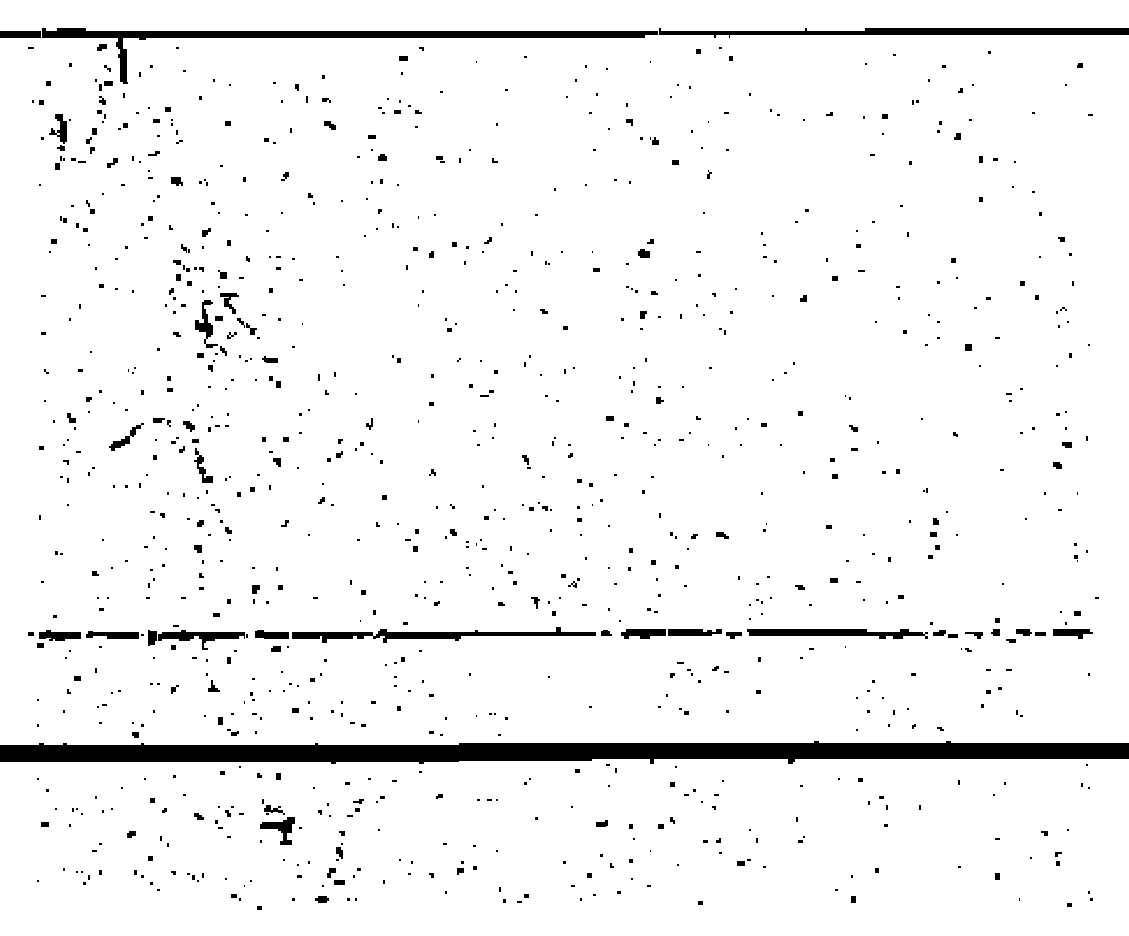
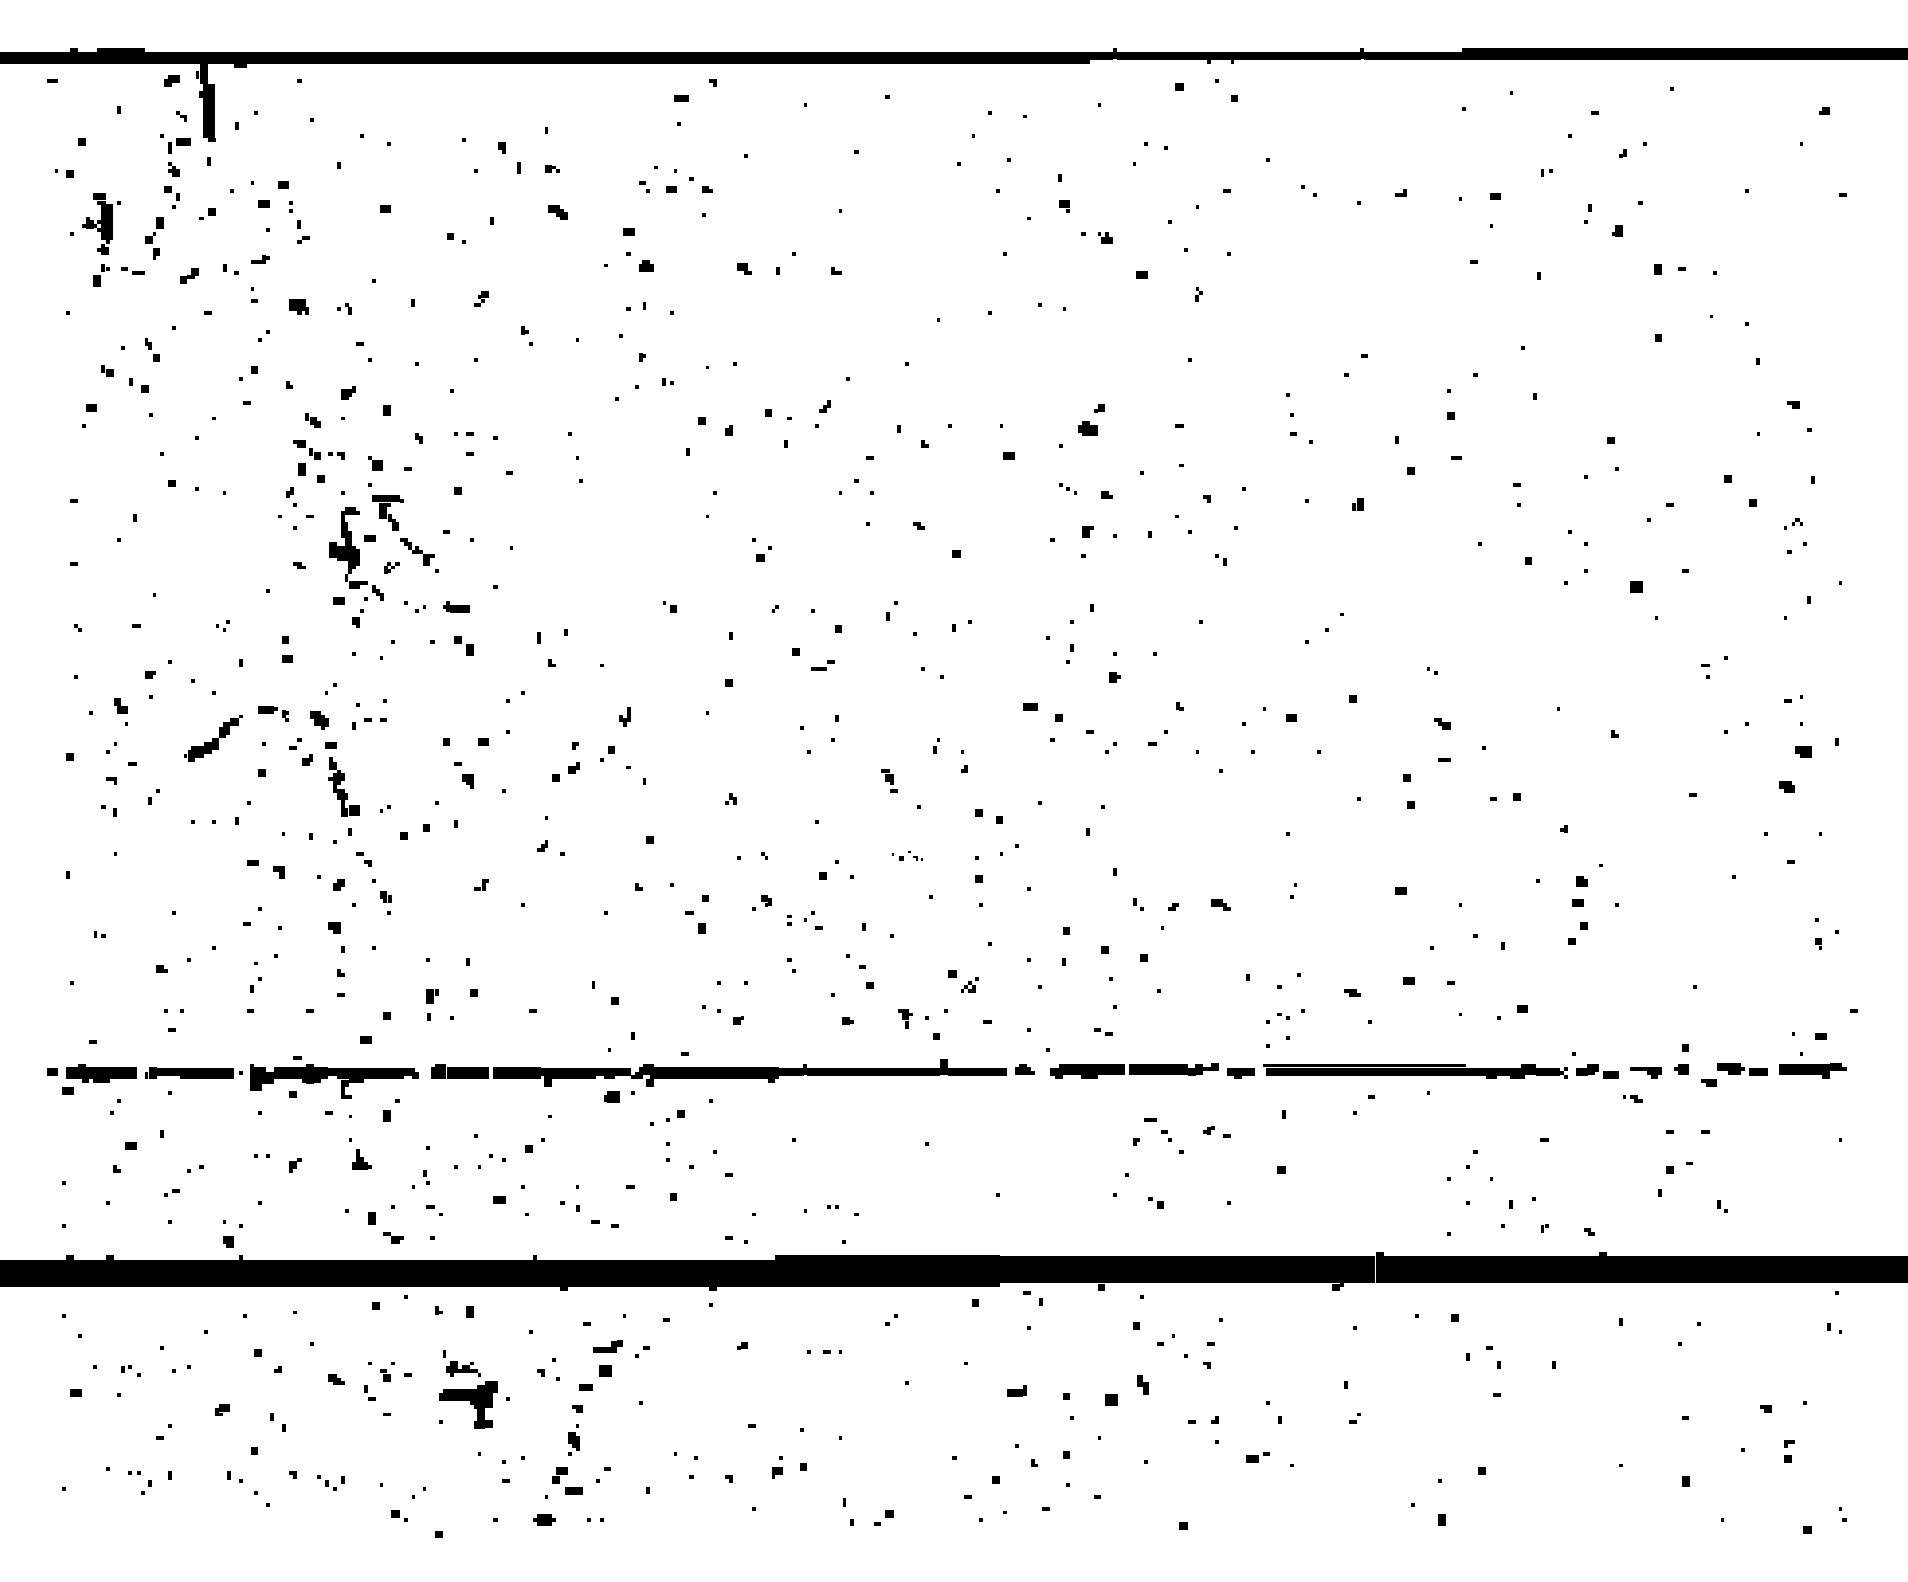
part: (536, 506) -> (906, 856), size x0.6
part: (157, 514) -> (266, 869), size x1.6
part: (279, 648) -> (617, 1096), moved
part: (355, 807) -> (600, 1364), size x1.6
part: (666, 822) -> (1126, 1390), size x1.6

